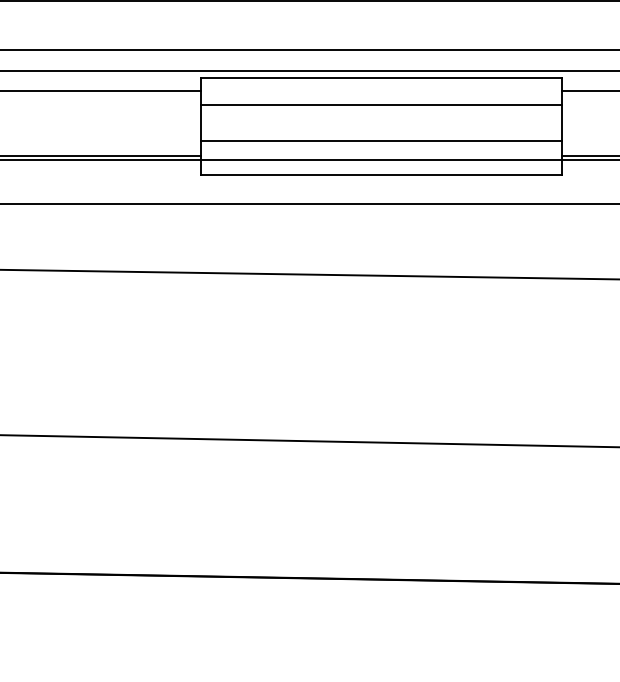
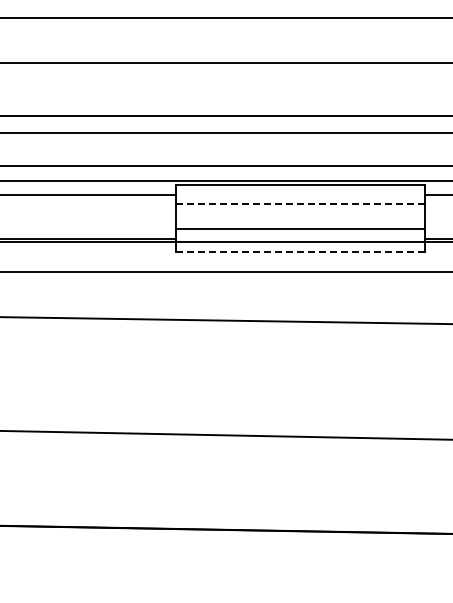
line: (381, 105) -> (300, 204), solid -> dashed
line: (381, 175) -> (300, 252), solid -> dashed

